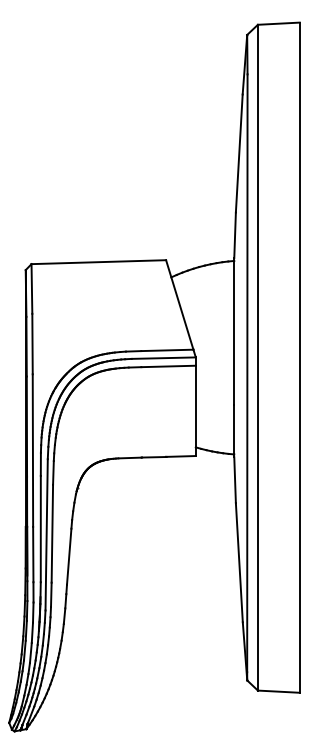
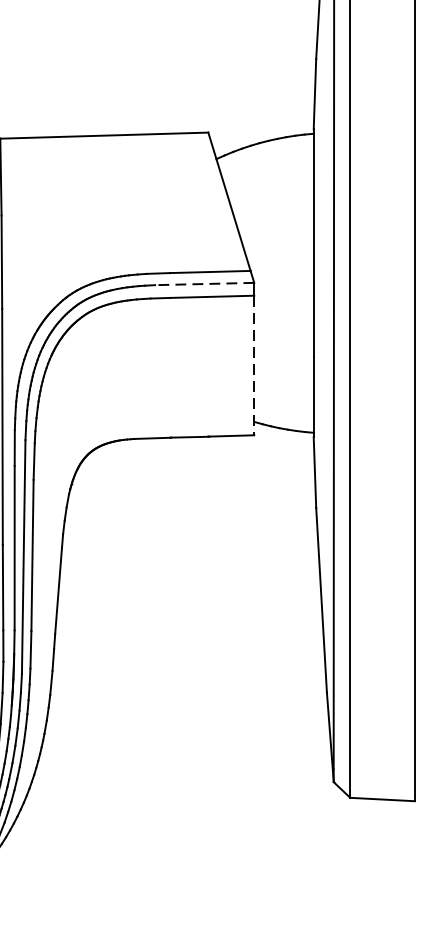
line: (163, 358) -> (204, 284), solid -> dashed
line: (195, 411) -> (253, 366), solid -> dashed

